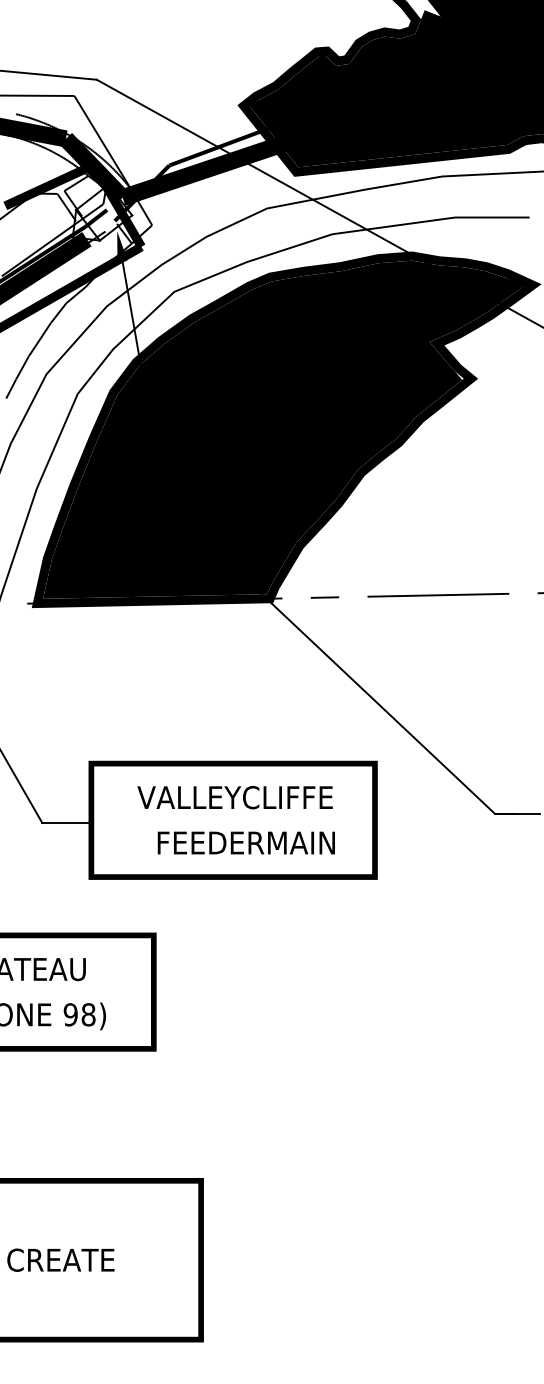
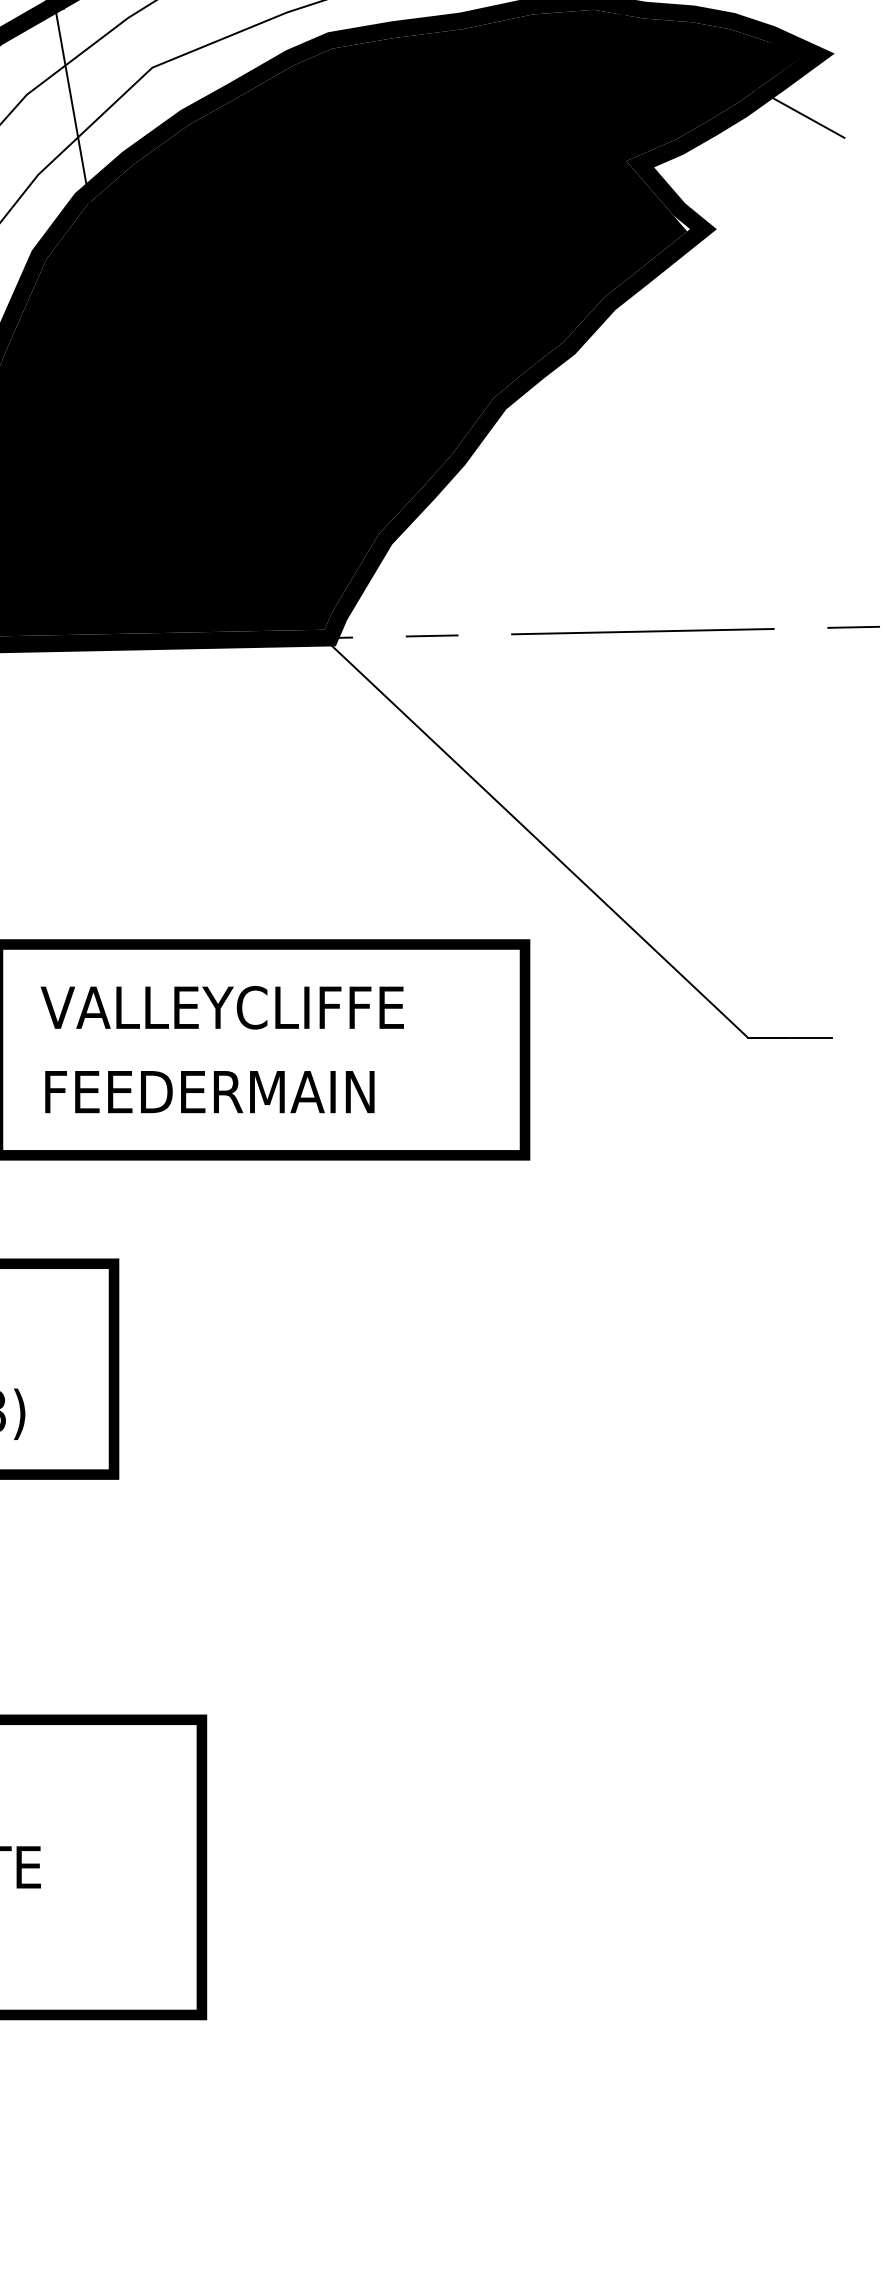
text: (234, 797) -> (221, 1007), moved
text: (245, 842) -> (208, 1091), moved

